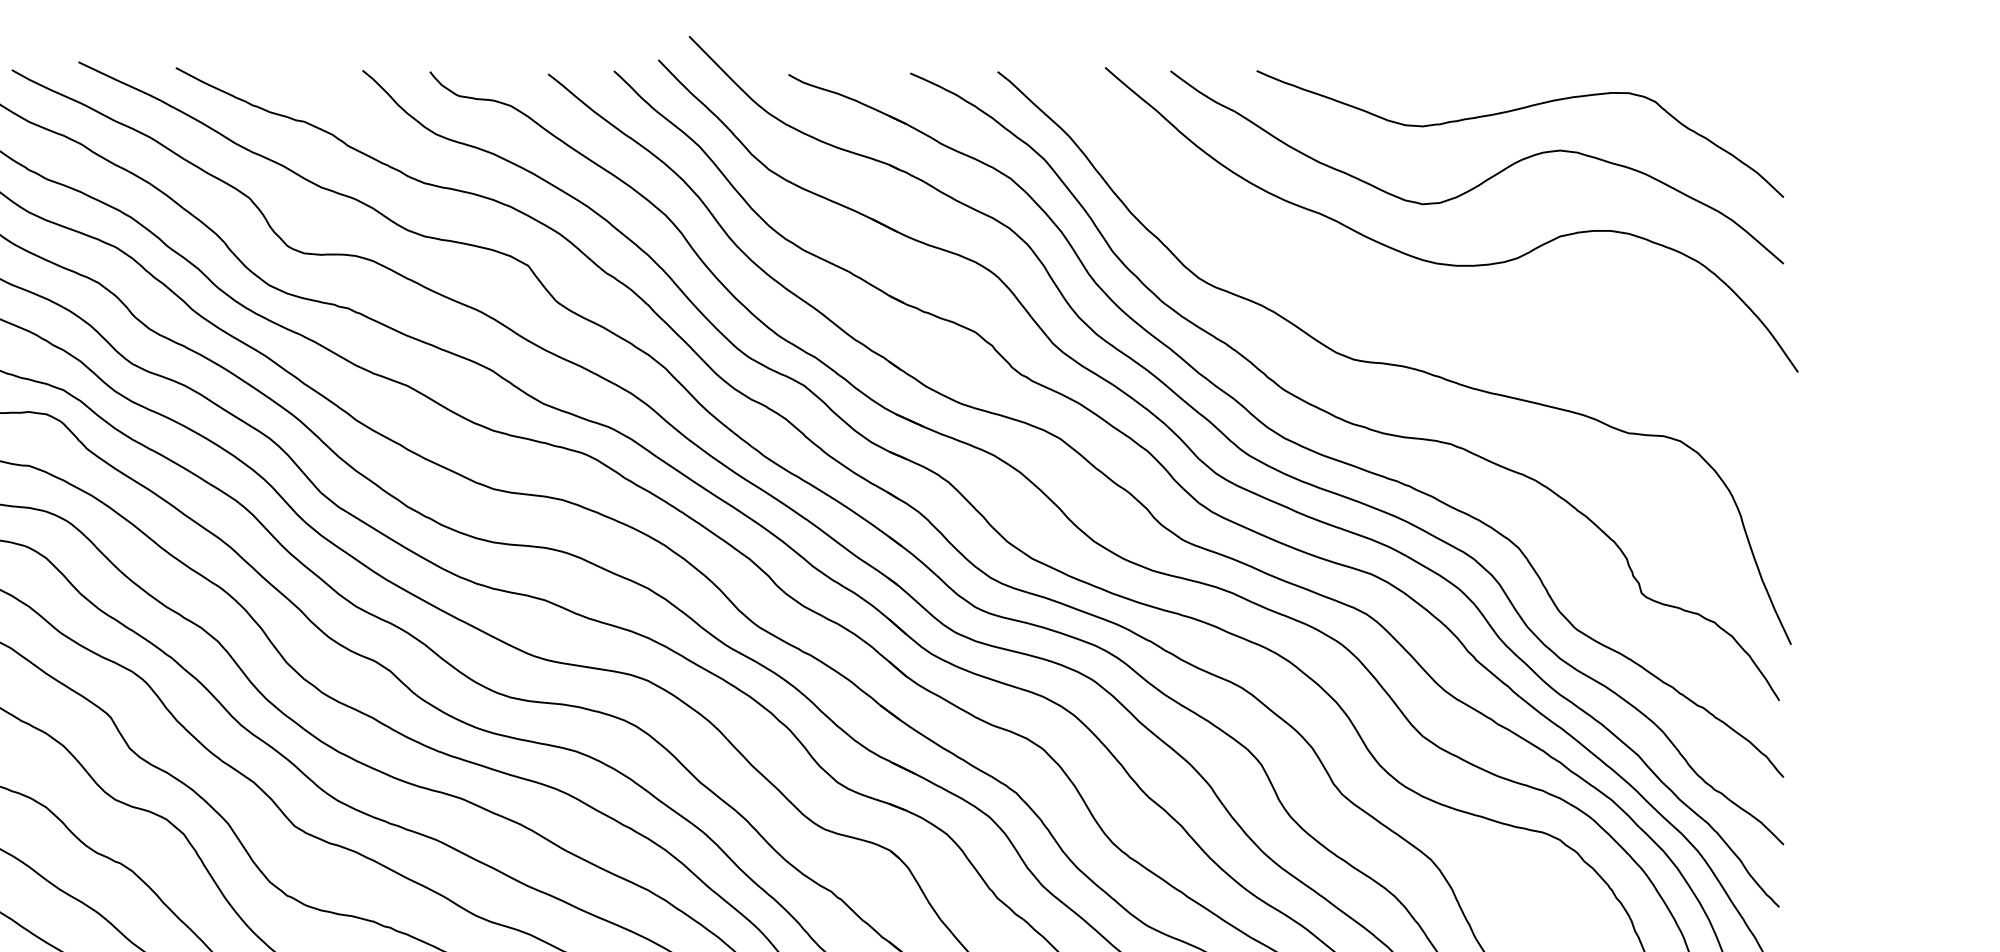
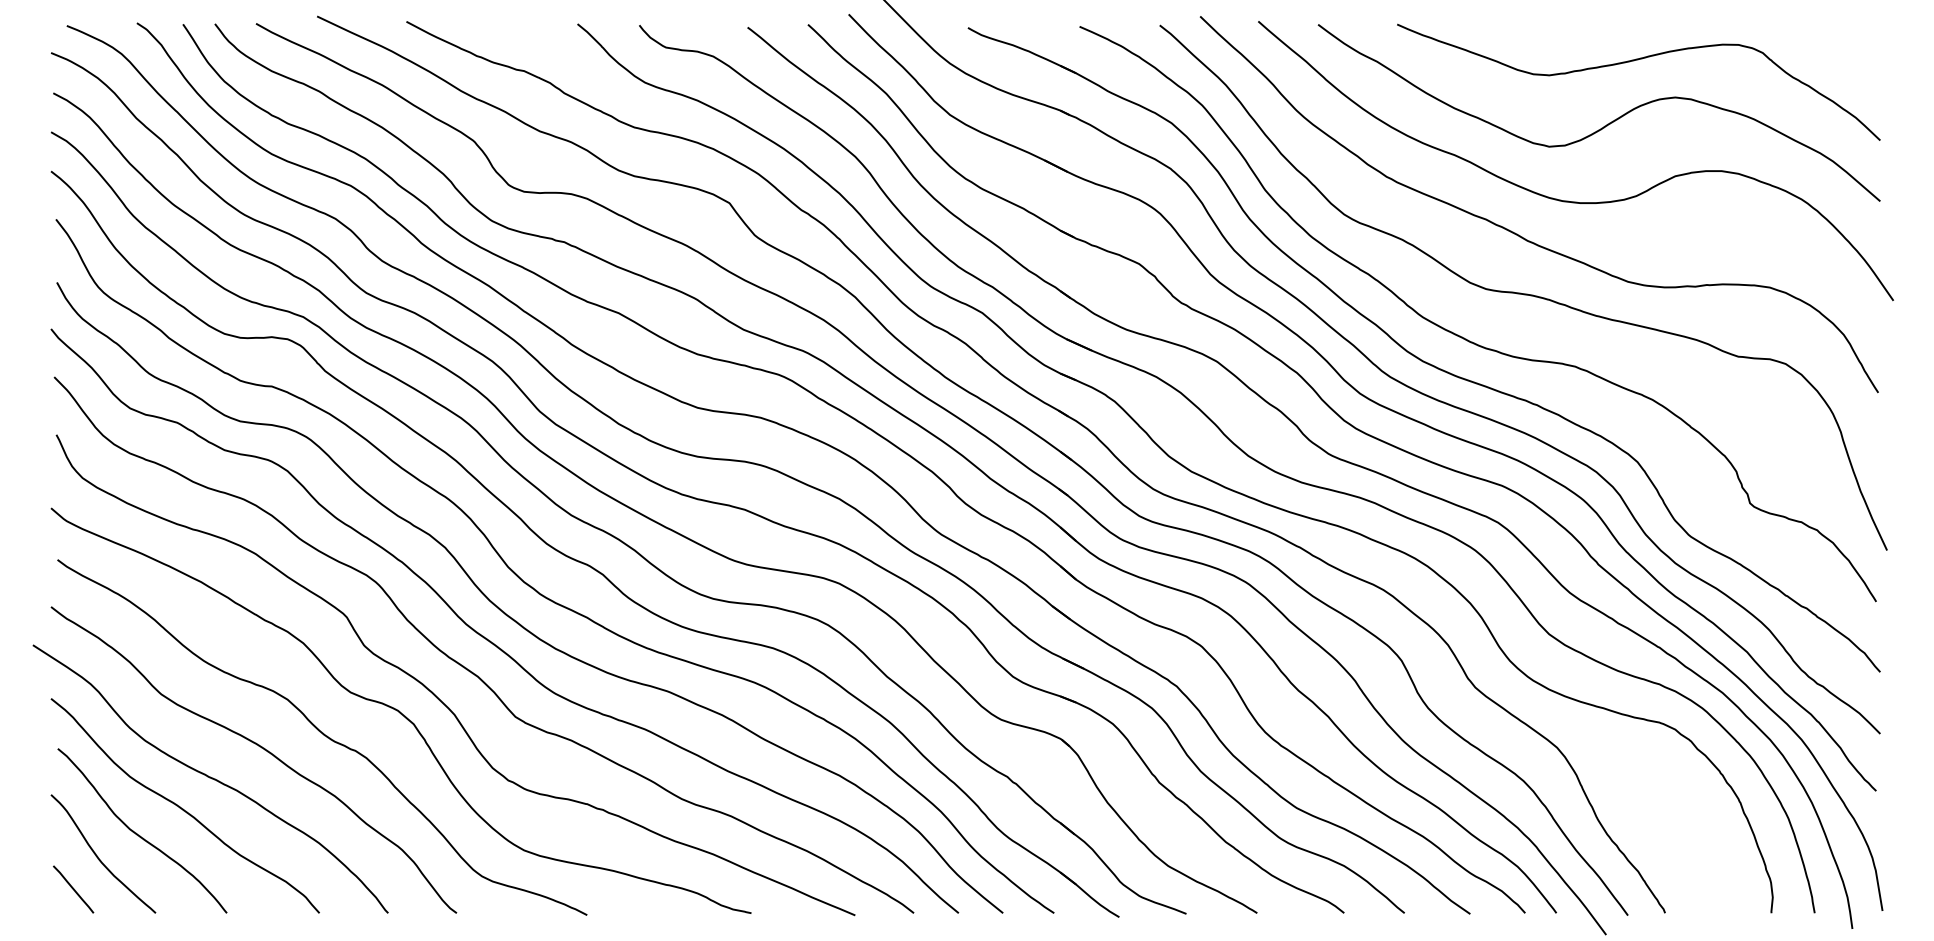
curve: (1393, 302) -> (1522, 236), added

